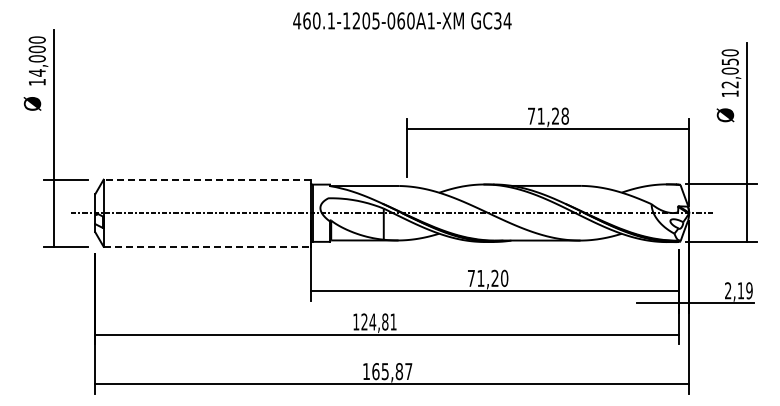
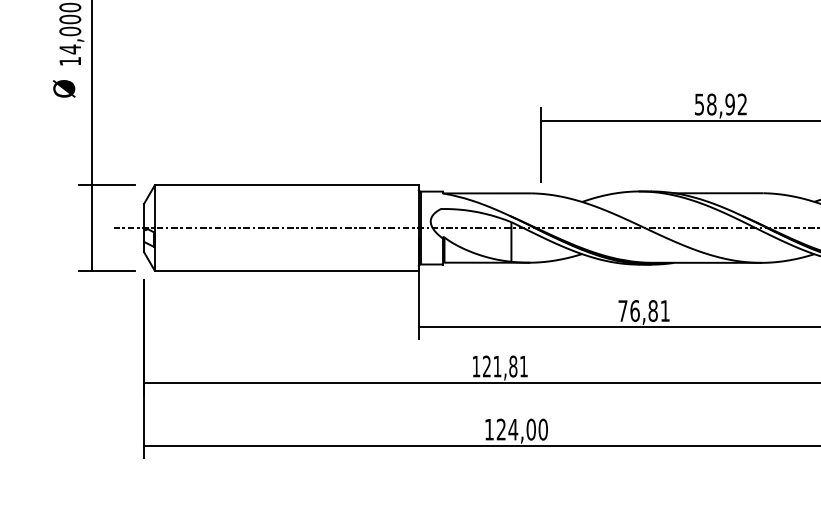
text: (548, 115) -> (721, 103), 71,28 -> 58,92
line: (207, 179) -> (286, 185), dashed -> solid
line: (207, 246) -> (286, 270), dashed -> solid
text: (492, 277) -> (649, 309), 71,20 -> 76,81
text: (372, 321) -> (497, 365), 124,81 -> 121,81
text: (392, 371) -> (522, 429), 165,87 -> 124,00

